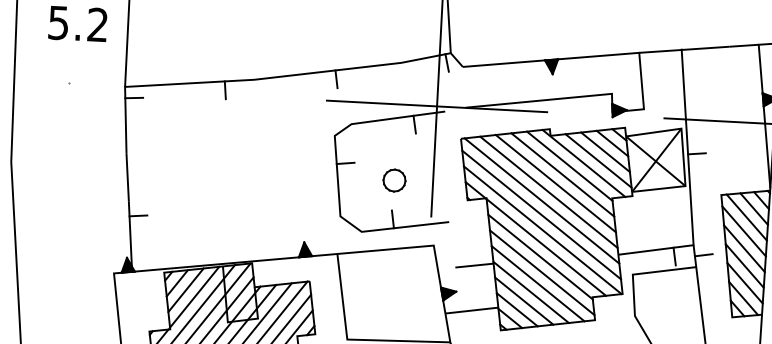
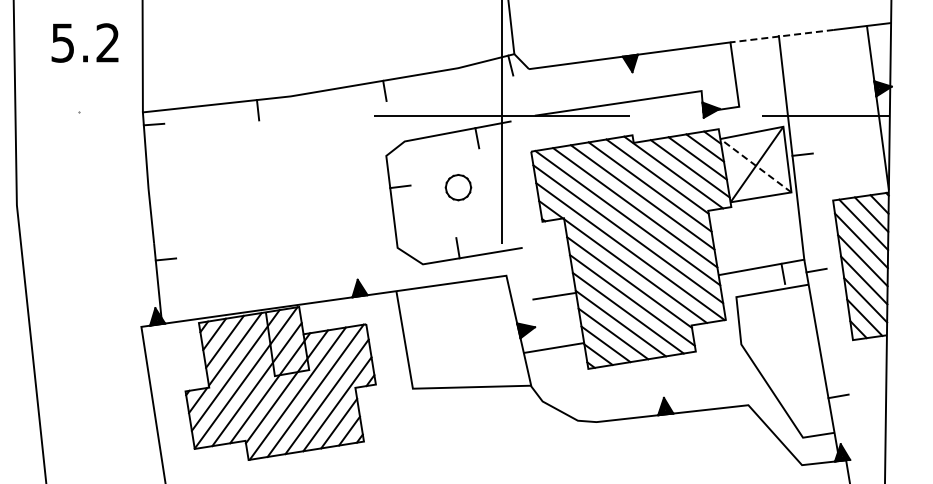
line: (683, 50) -> (781, 36), solid -> dashed
line: (655, 161) -> (755, 165), solid -> dashed
part: (394, 180) -> (458, 187), moved

